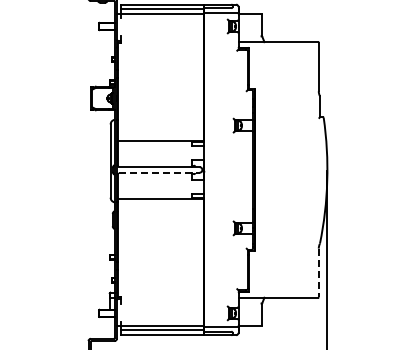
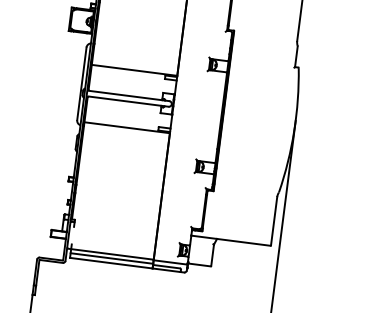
line: (159, 172) -> (128, 101), dashed -> solid
line: (318, 273) -> (273, 221), dashed -> solid

